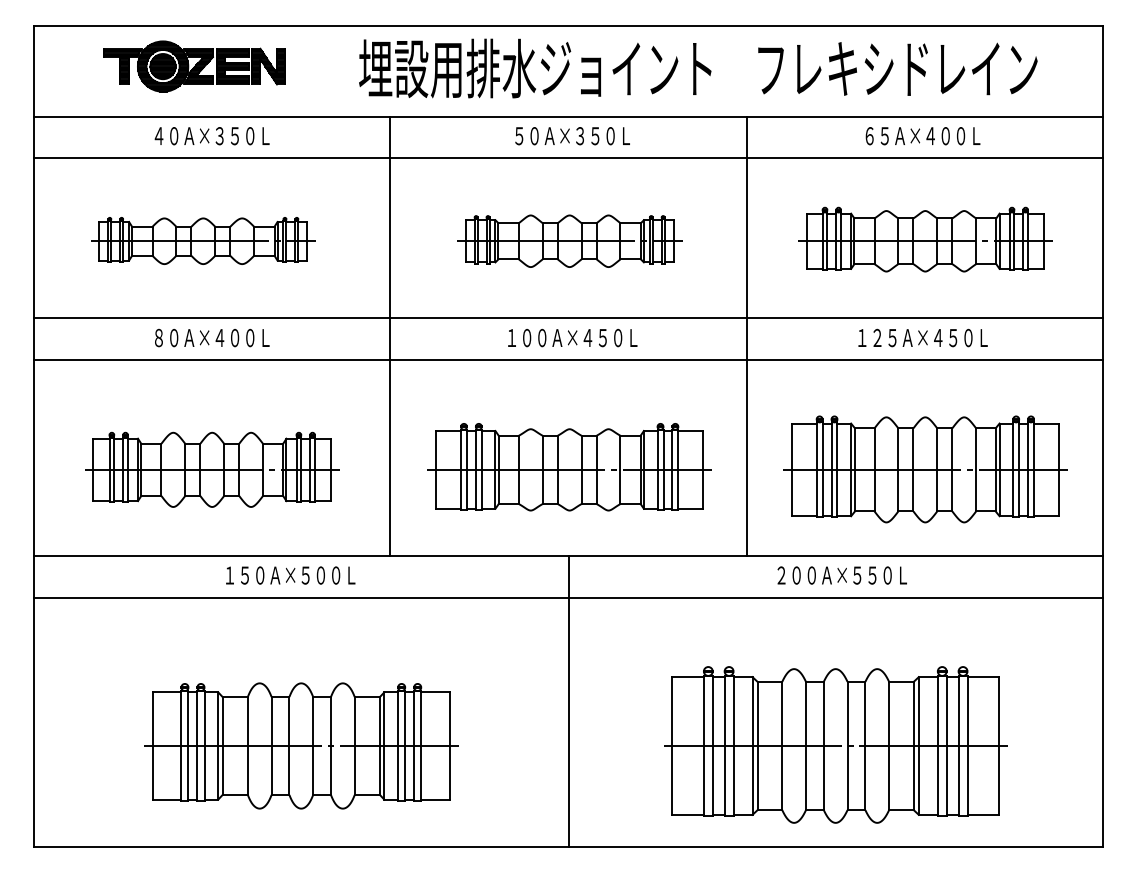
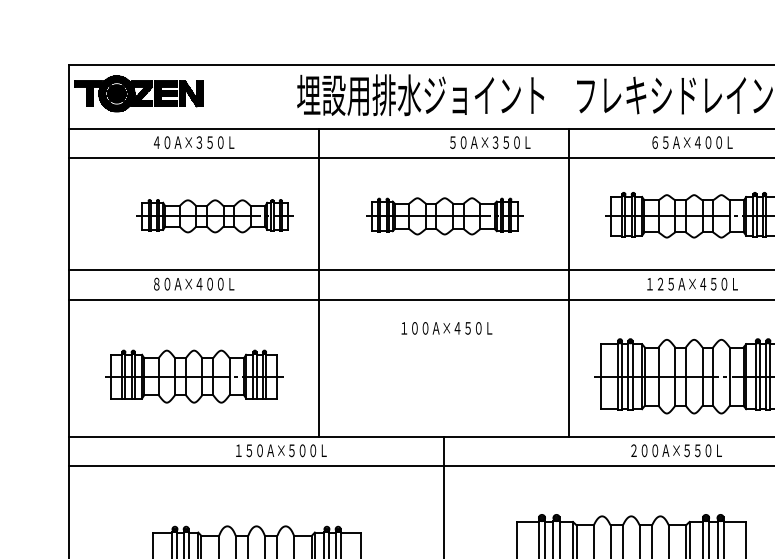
part: (194, 66) -> (138, 93), moved
text: (572, 136) -> (490, 142), moved
part: (203, 240) -> (215, 215), moved
text: (572, 338) -> (446, 328), moved
part: (569, 467) -> (444, 374), removed
text: (290, 575) -> (281, 450), moved
text: (841, 575) -> (676, 450), moved

